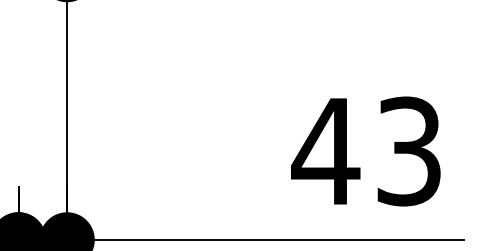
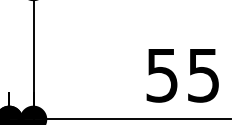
text: (364, 151) -> (181, 75), 43 -> 55

